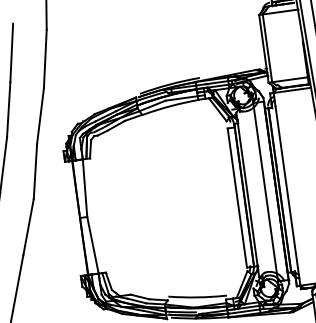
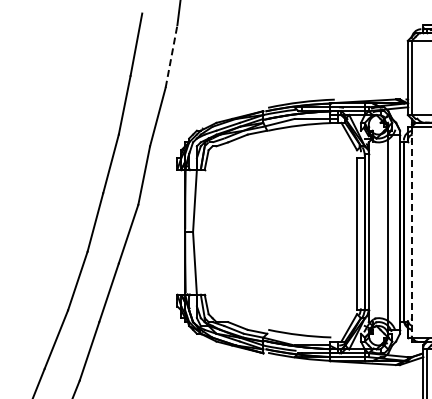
line: (45, 59) -> (171, 56), solid -> dashed
line: (286, 189) -> (411, 232), solid -> dashed

